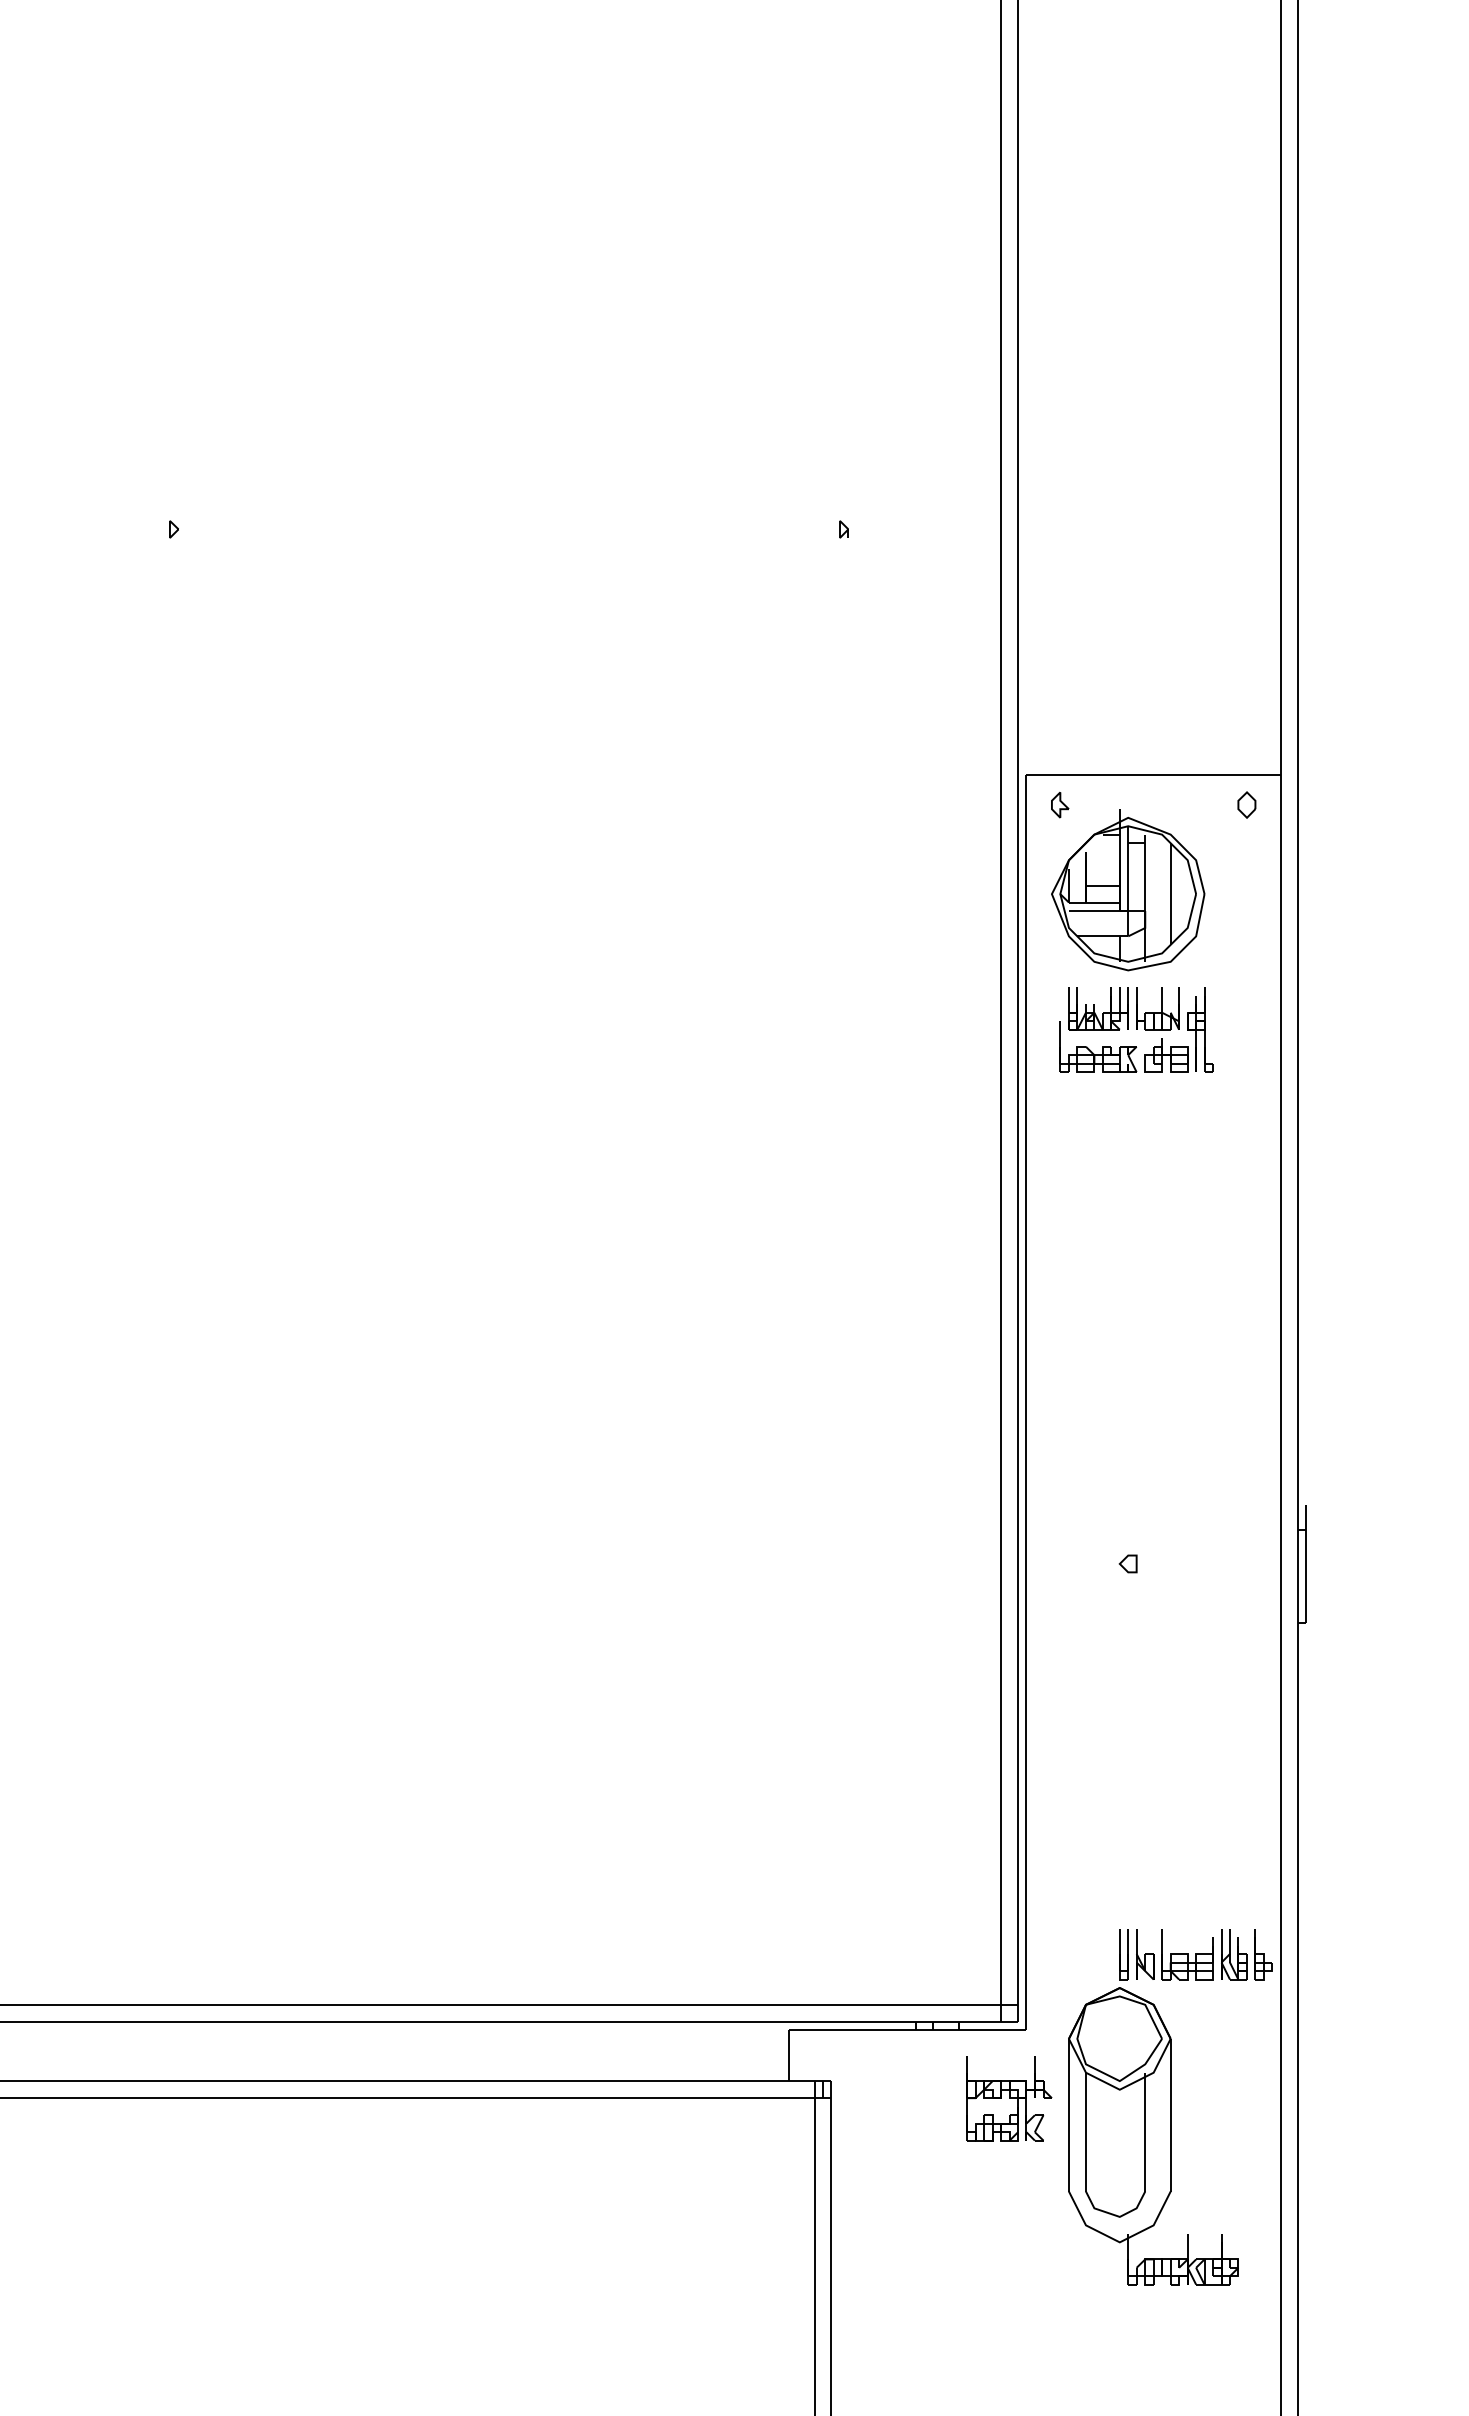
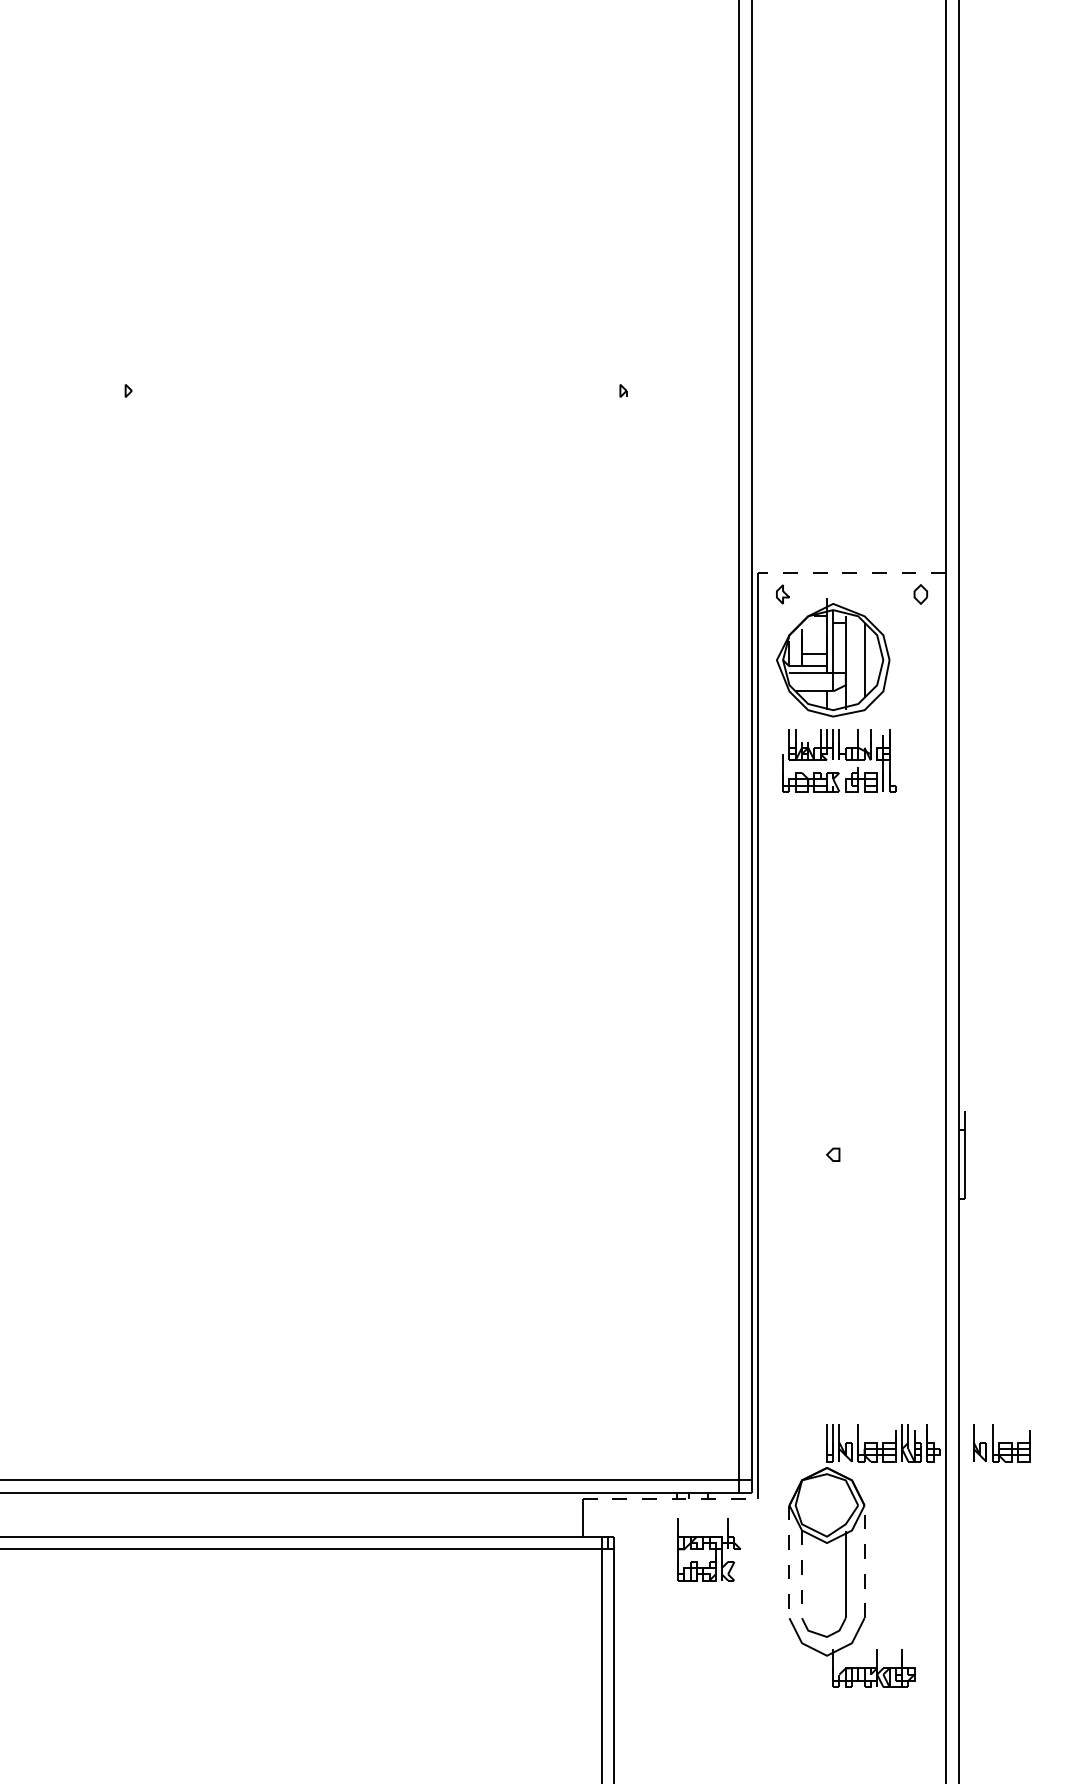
line: (1153, 775) -> (851, 572), solid -> dashed
part: (1356, 1954) -> (1001, 1443), added
line: (907, 2030) -> (670, 1499), solid -> dashed
part: (1009, 2098) -> (709, 1549), moved
line: (1170, 2114) -> (864, 1561), solid -> dashed
line: (1068, 2115) -> (789, 1562), solid -> dashed
line: (1085, 2132) -> (801, 1574), solid -> dashed

